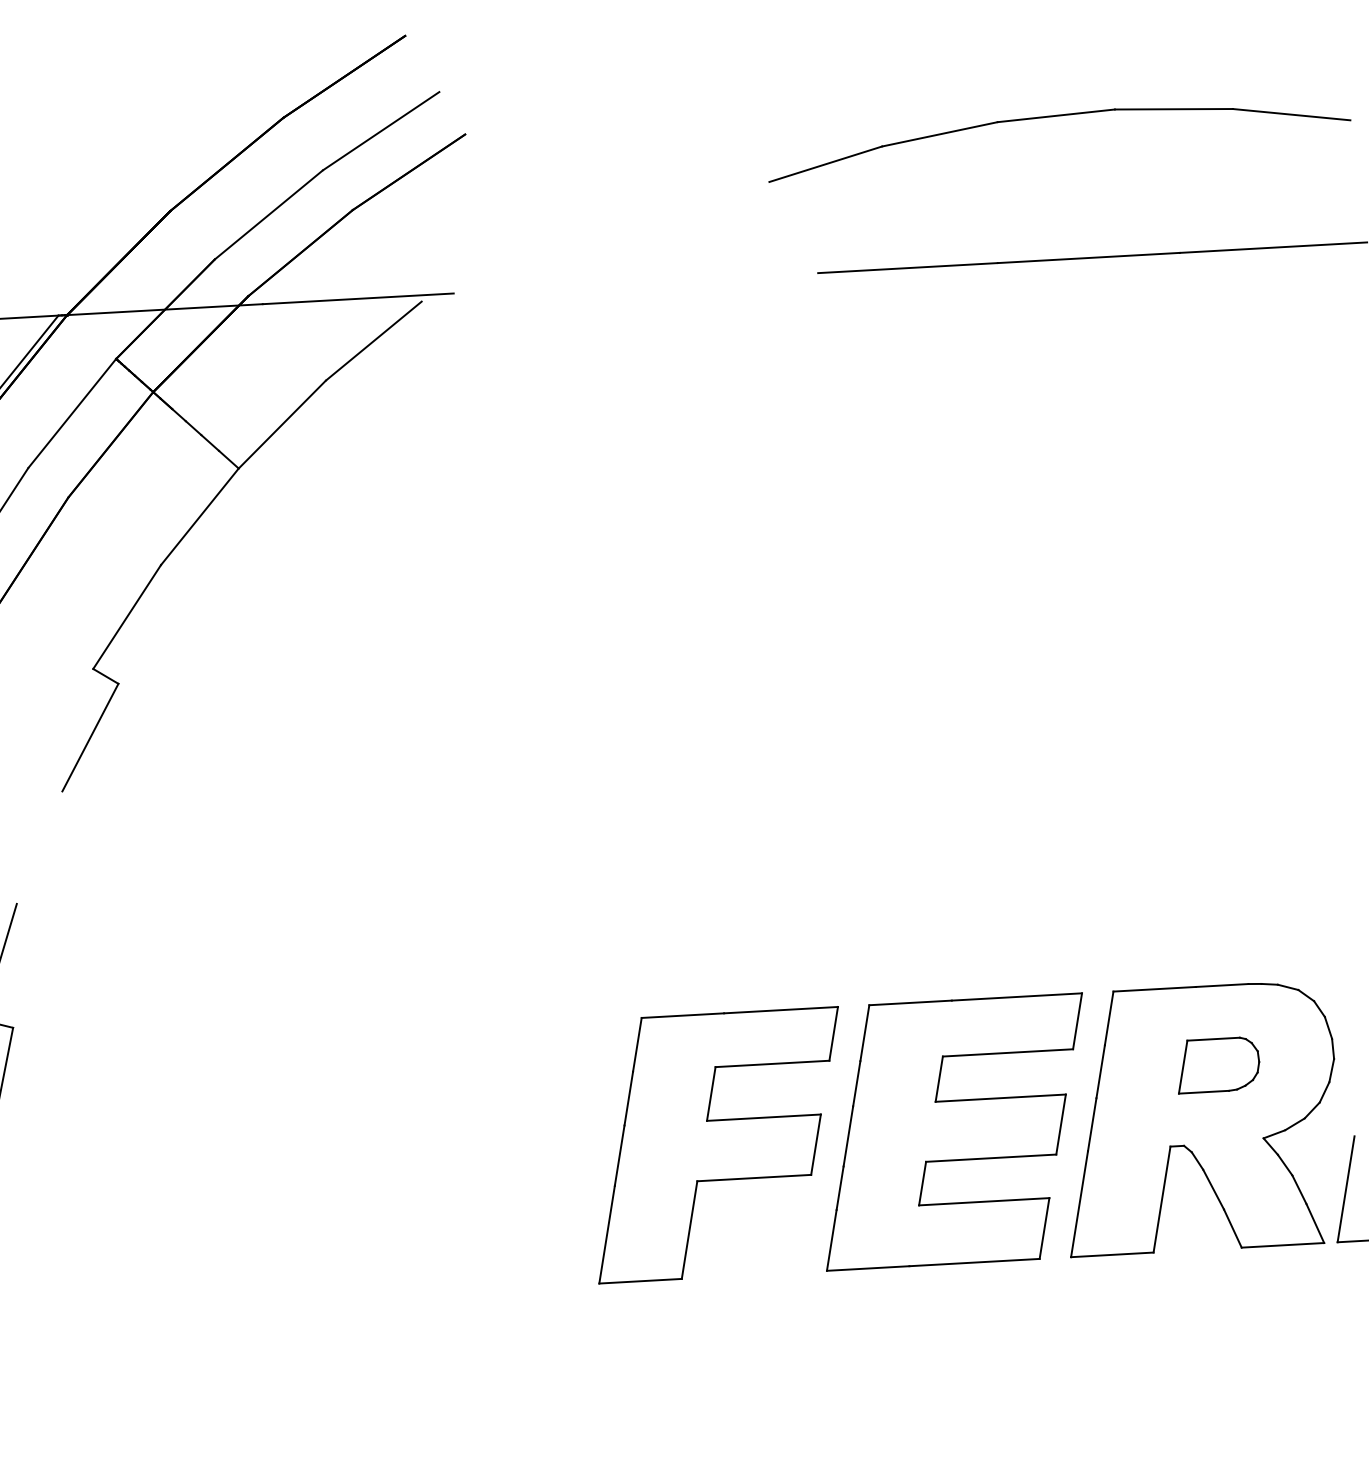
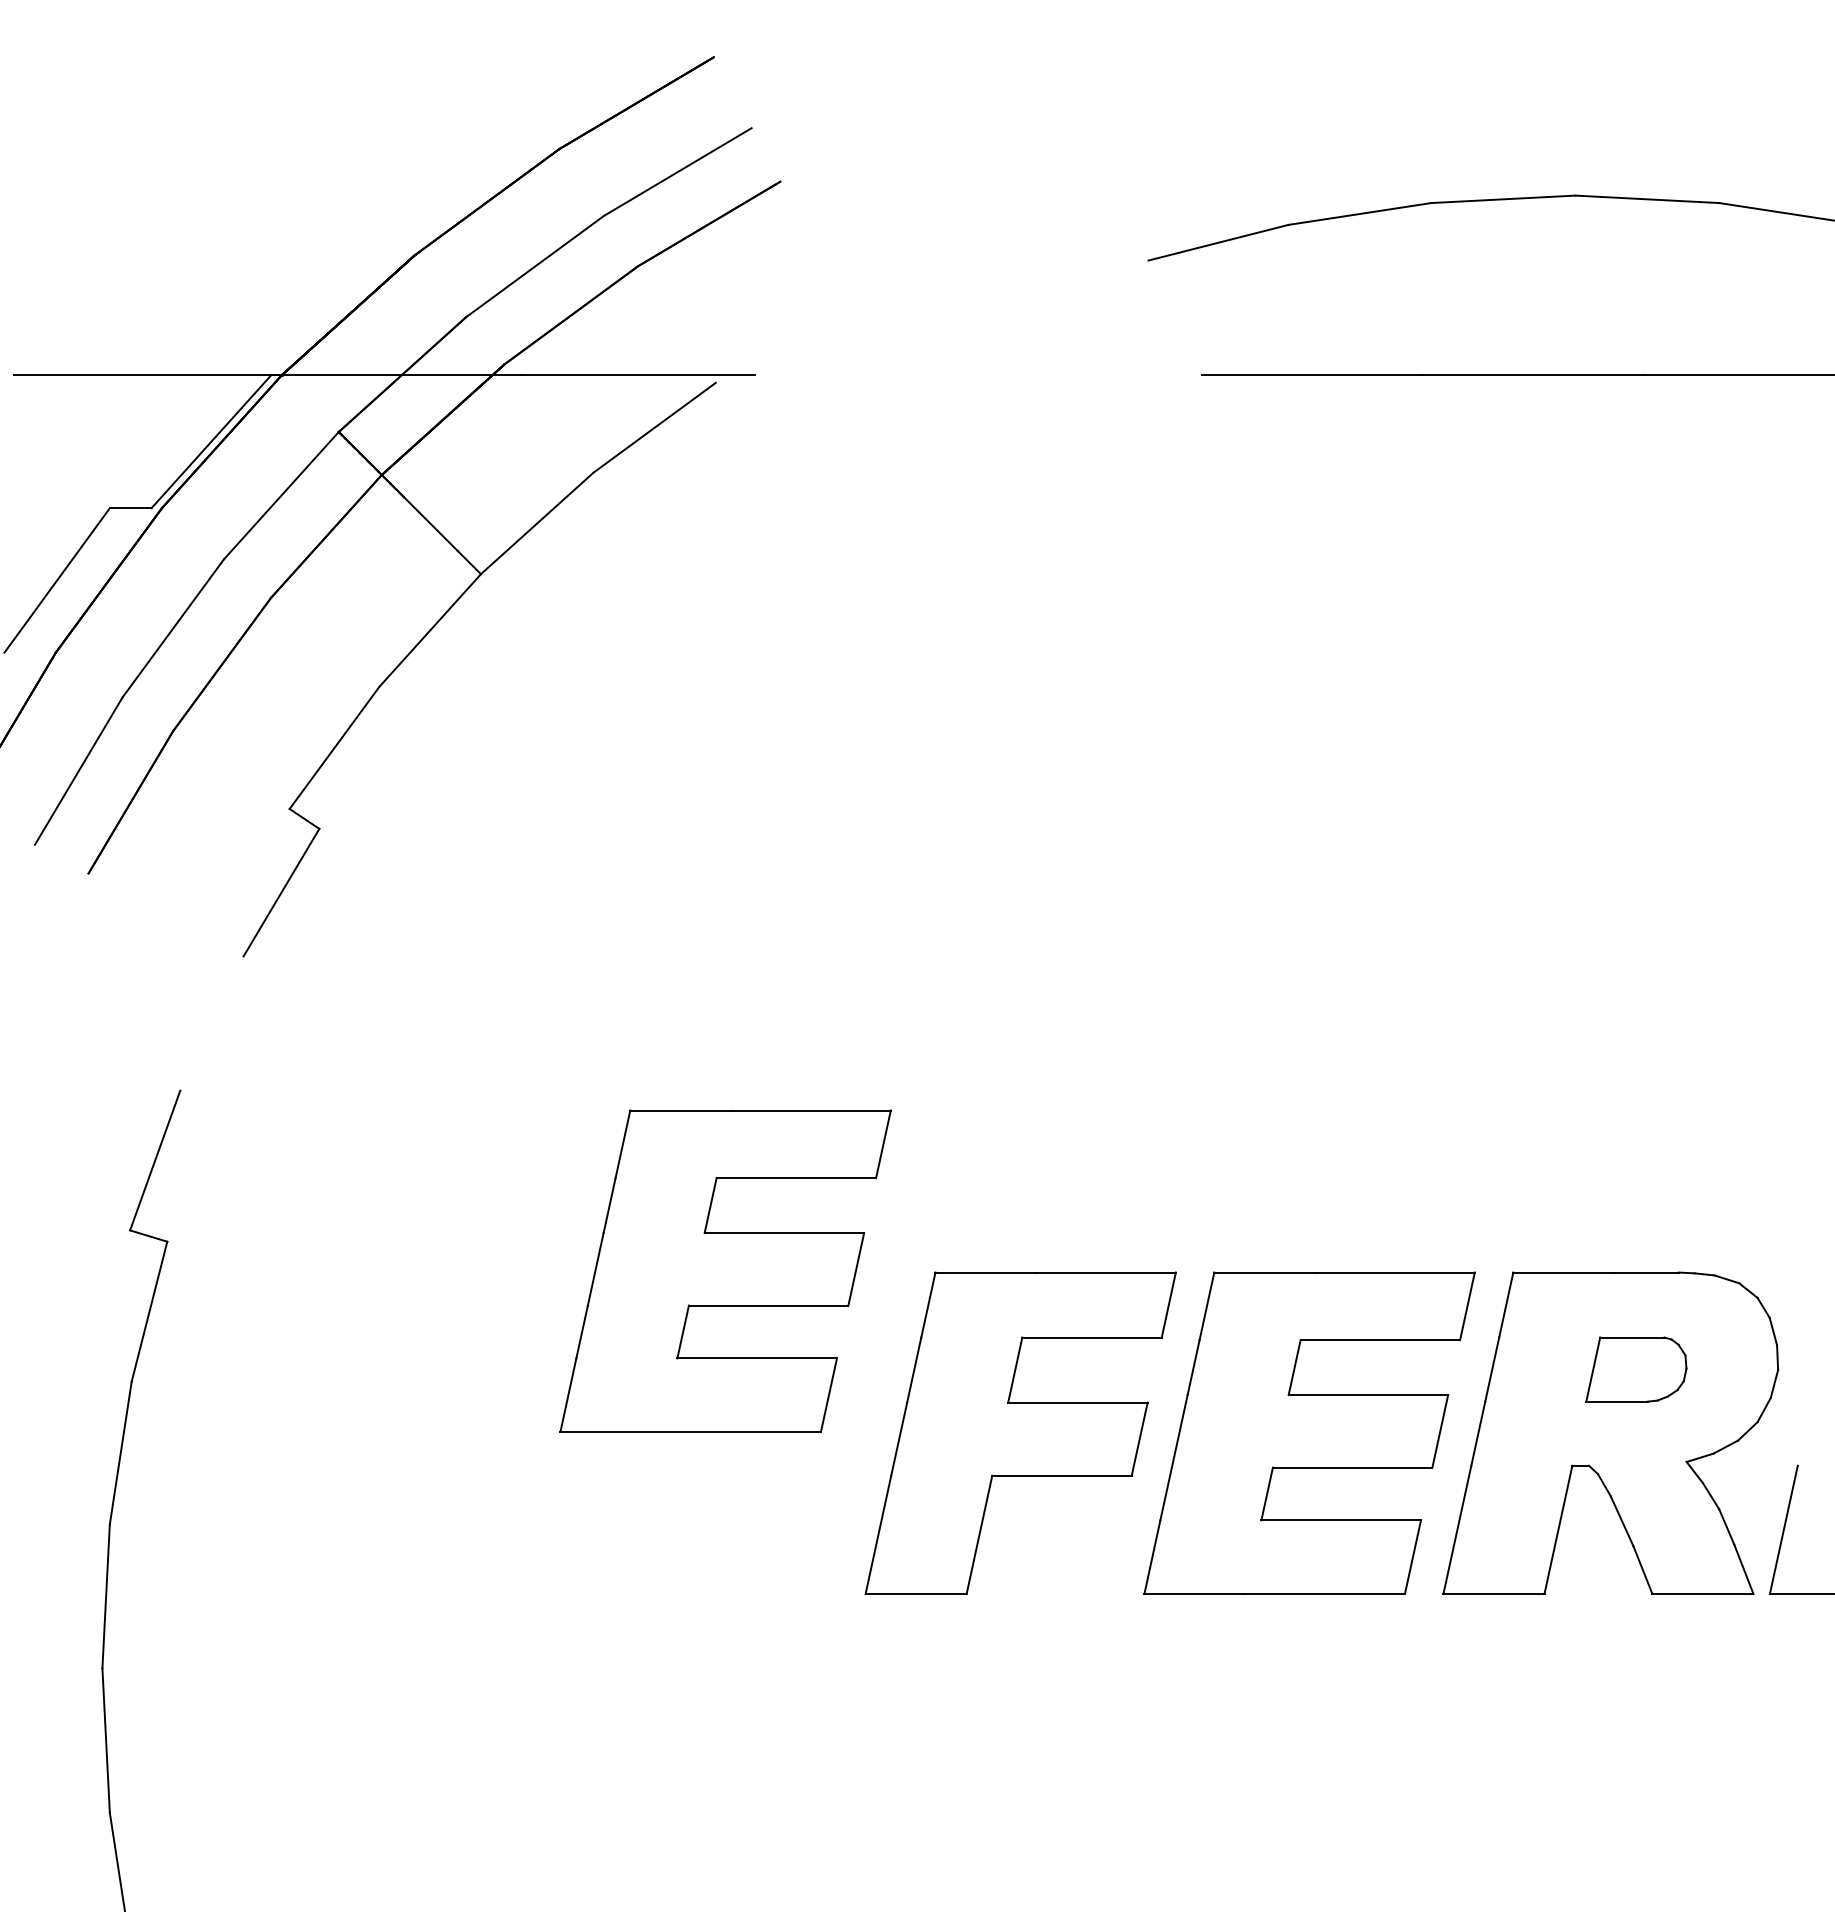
part: (470, 1025) -> (725, 1270), added

